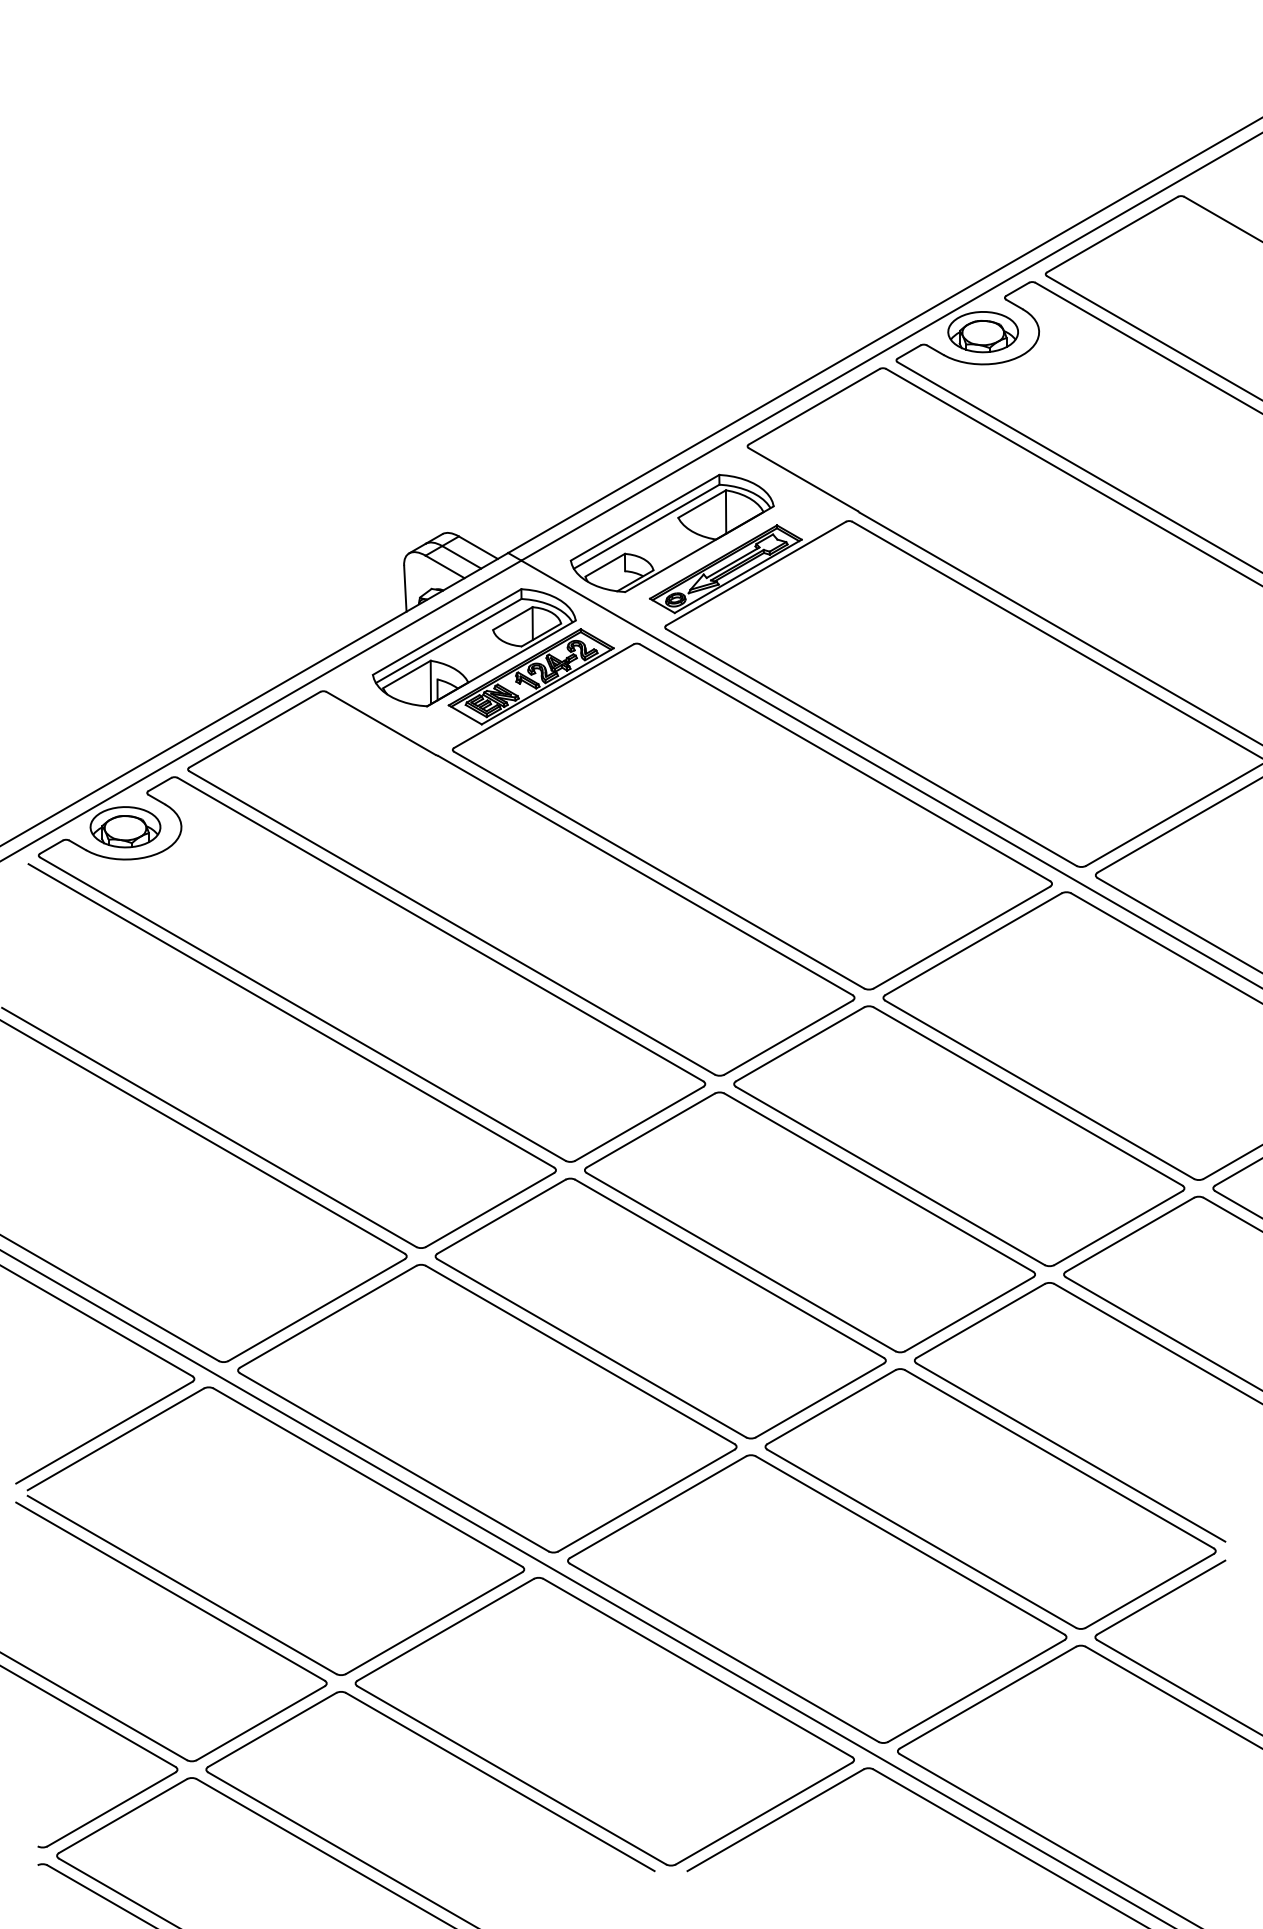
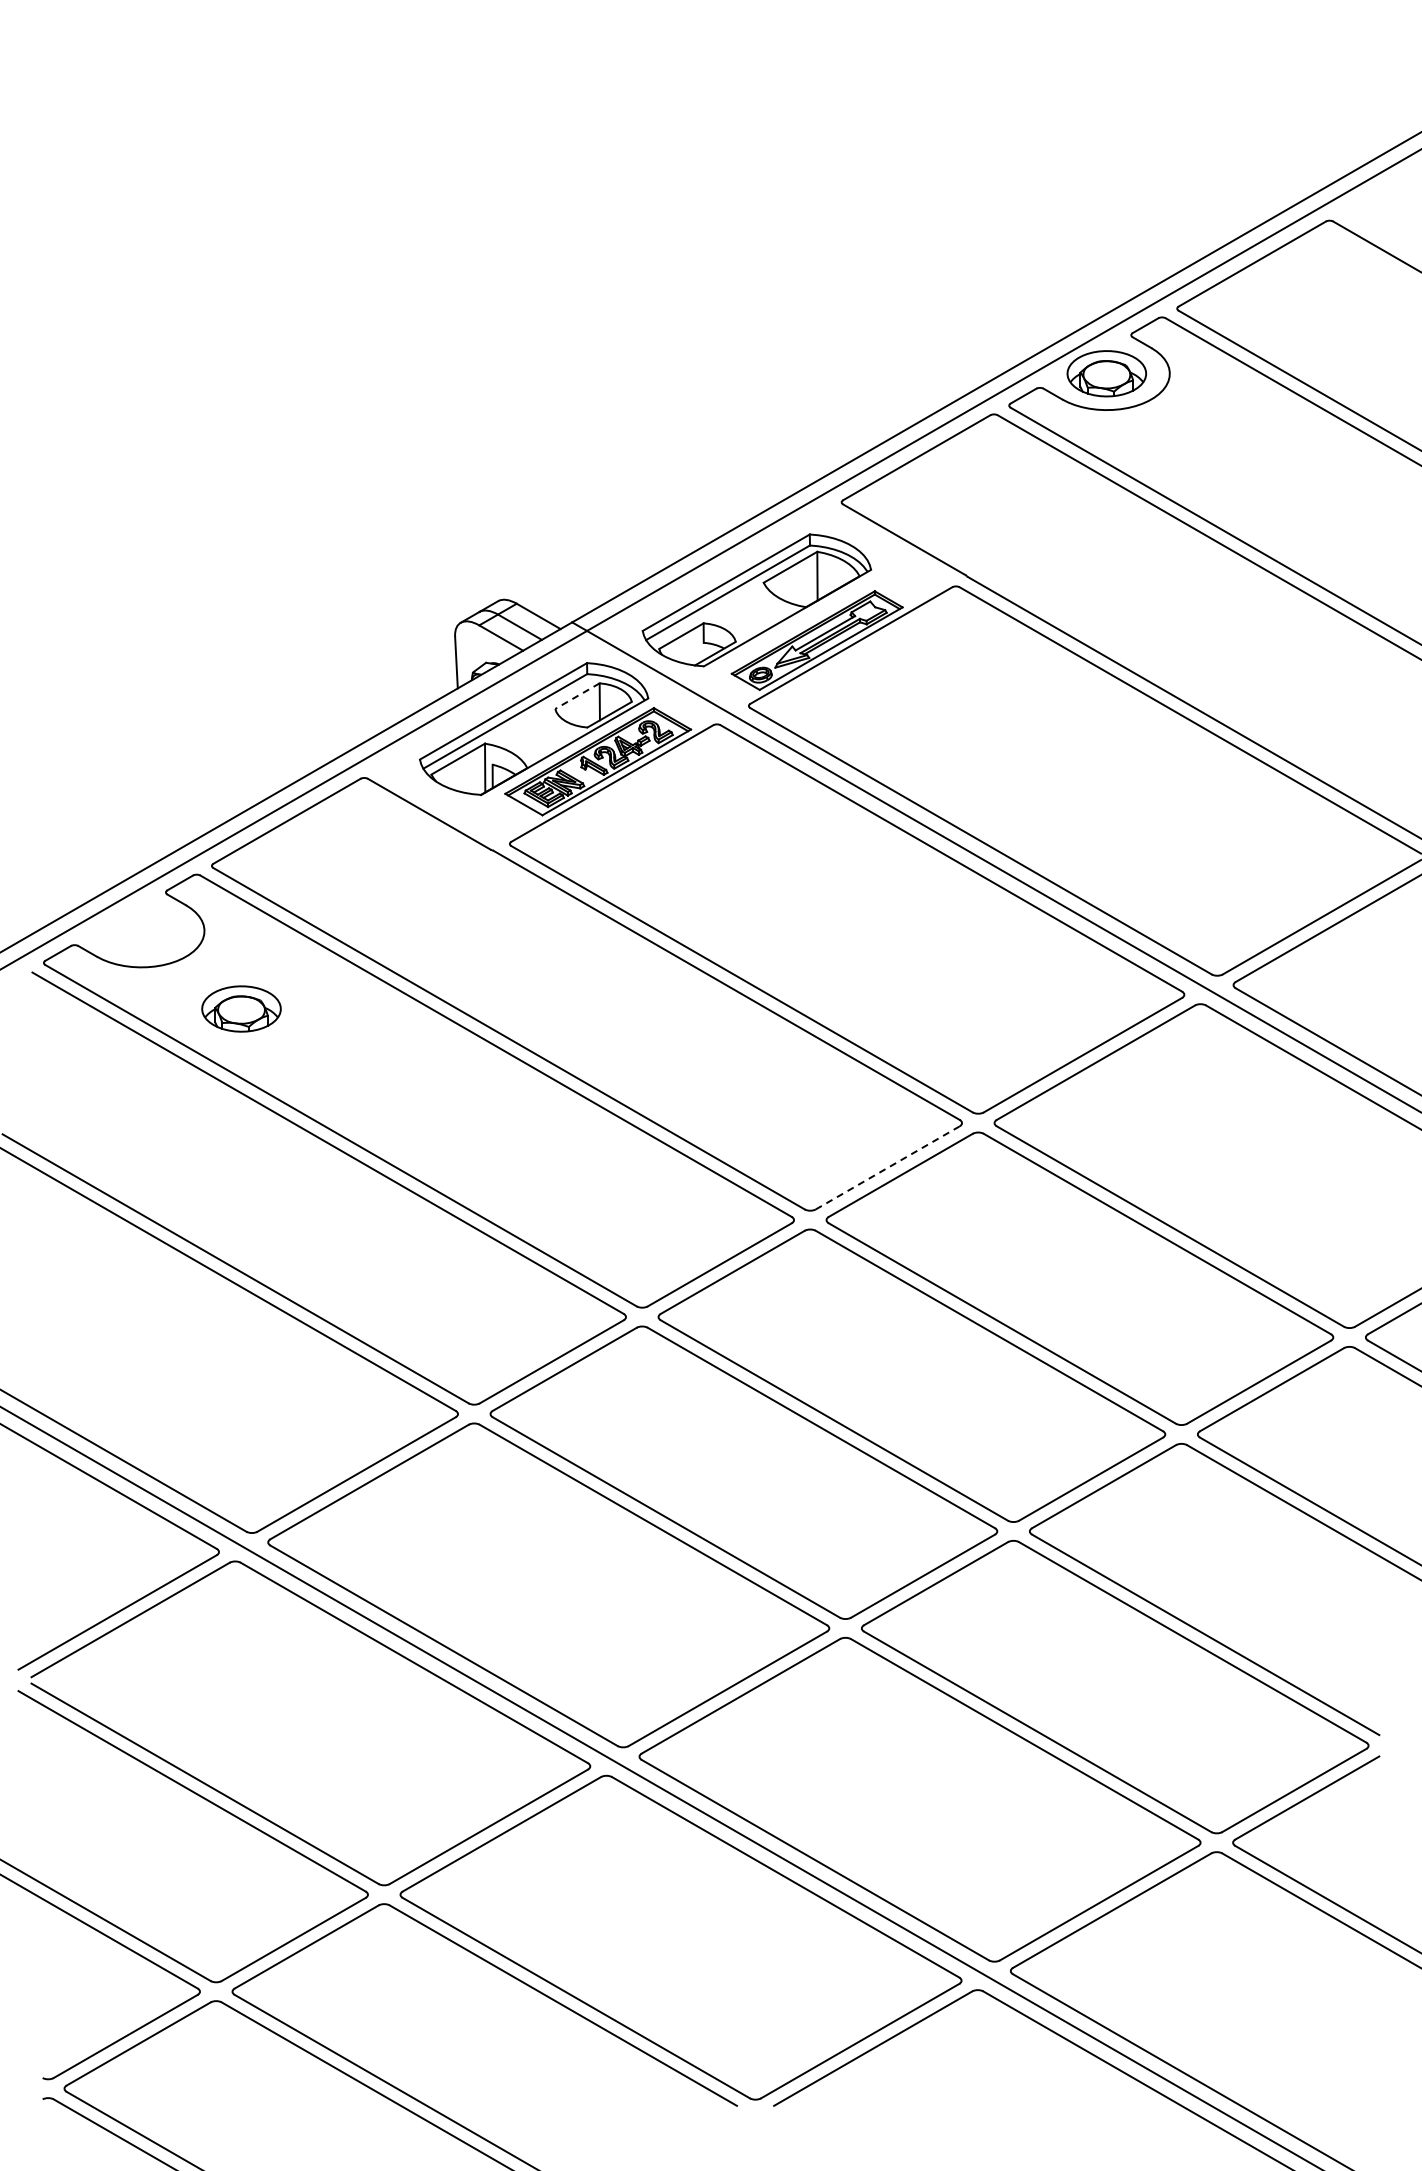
line: (512, 618) -> (577, 696), solid -> dashed
part: (125, 826) -> (241, 1008), moved
line: (788, 1038) -> (887, 1168), solid -> dashed

